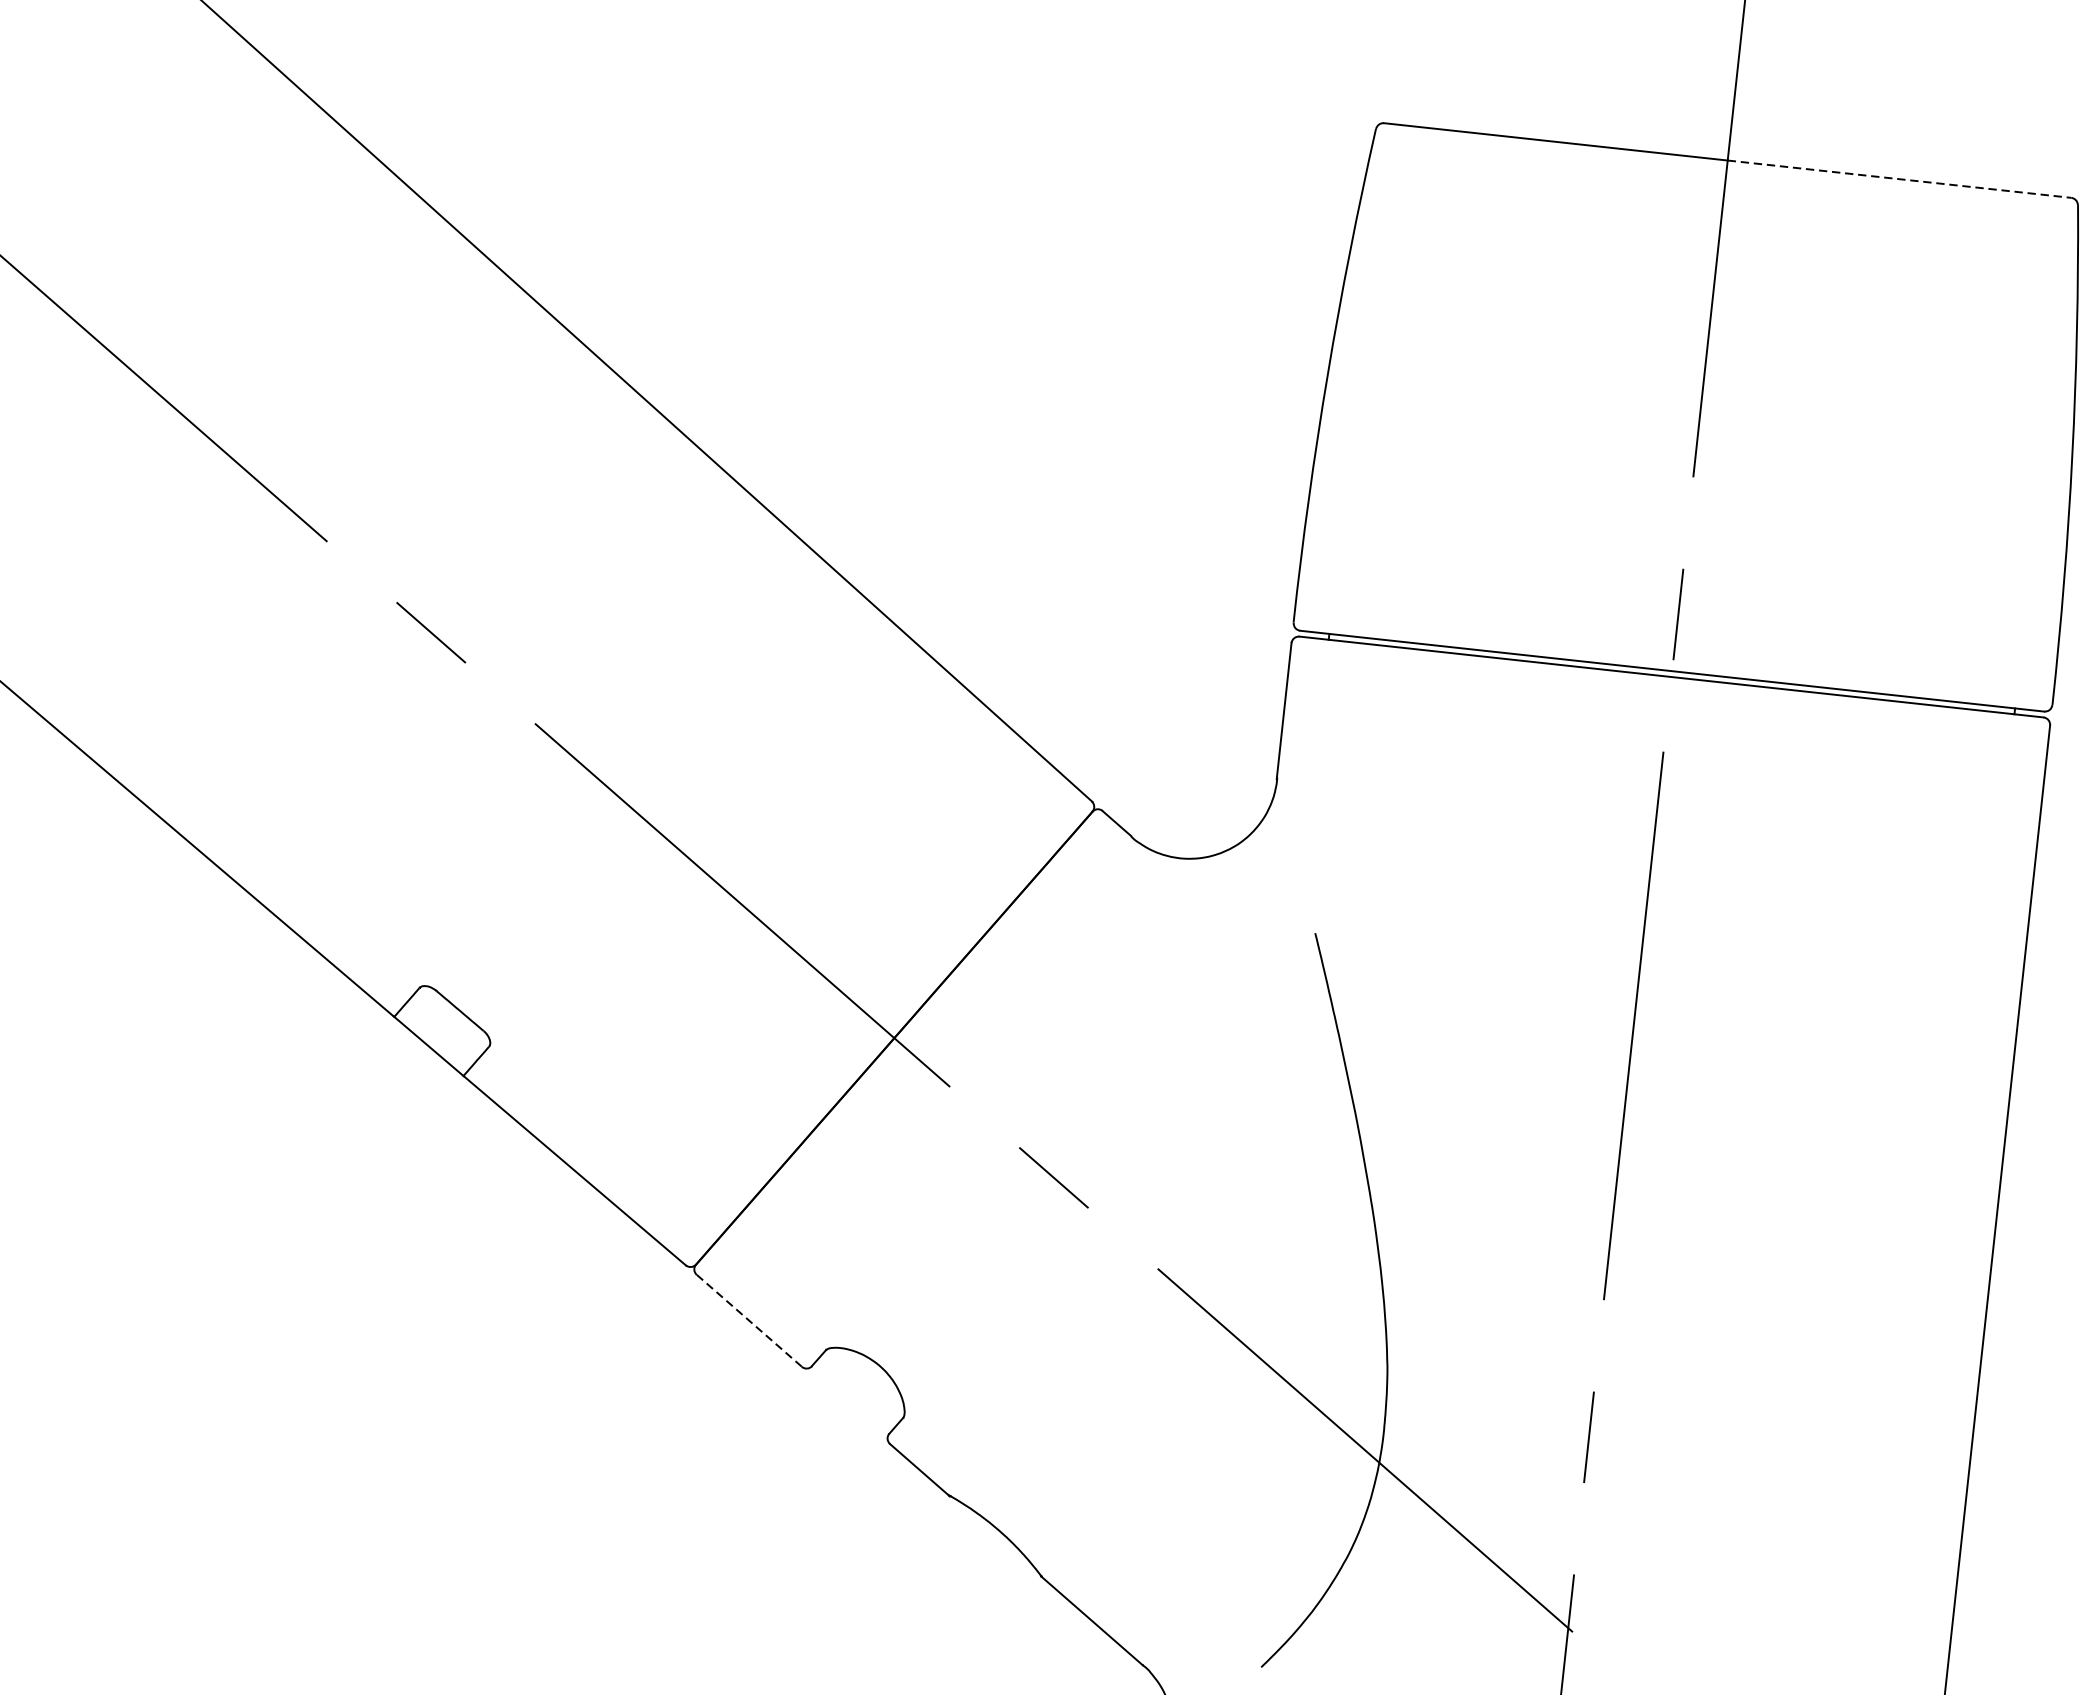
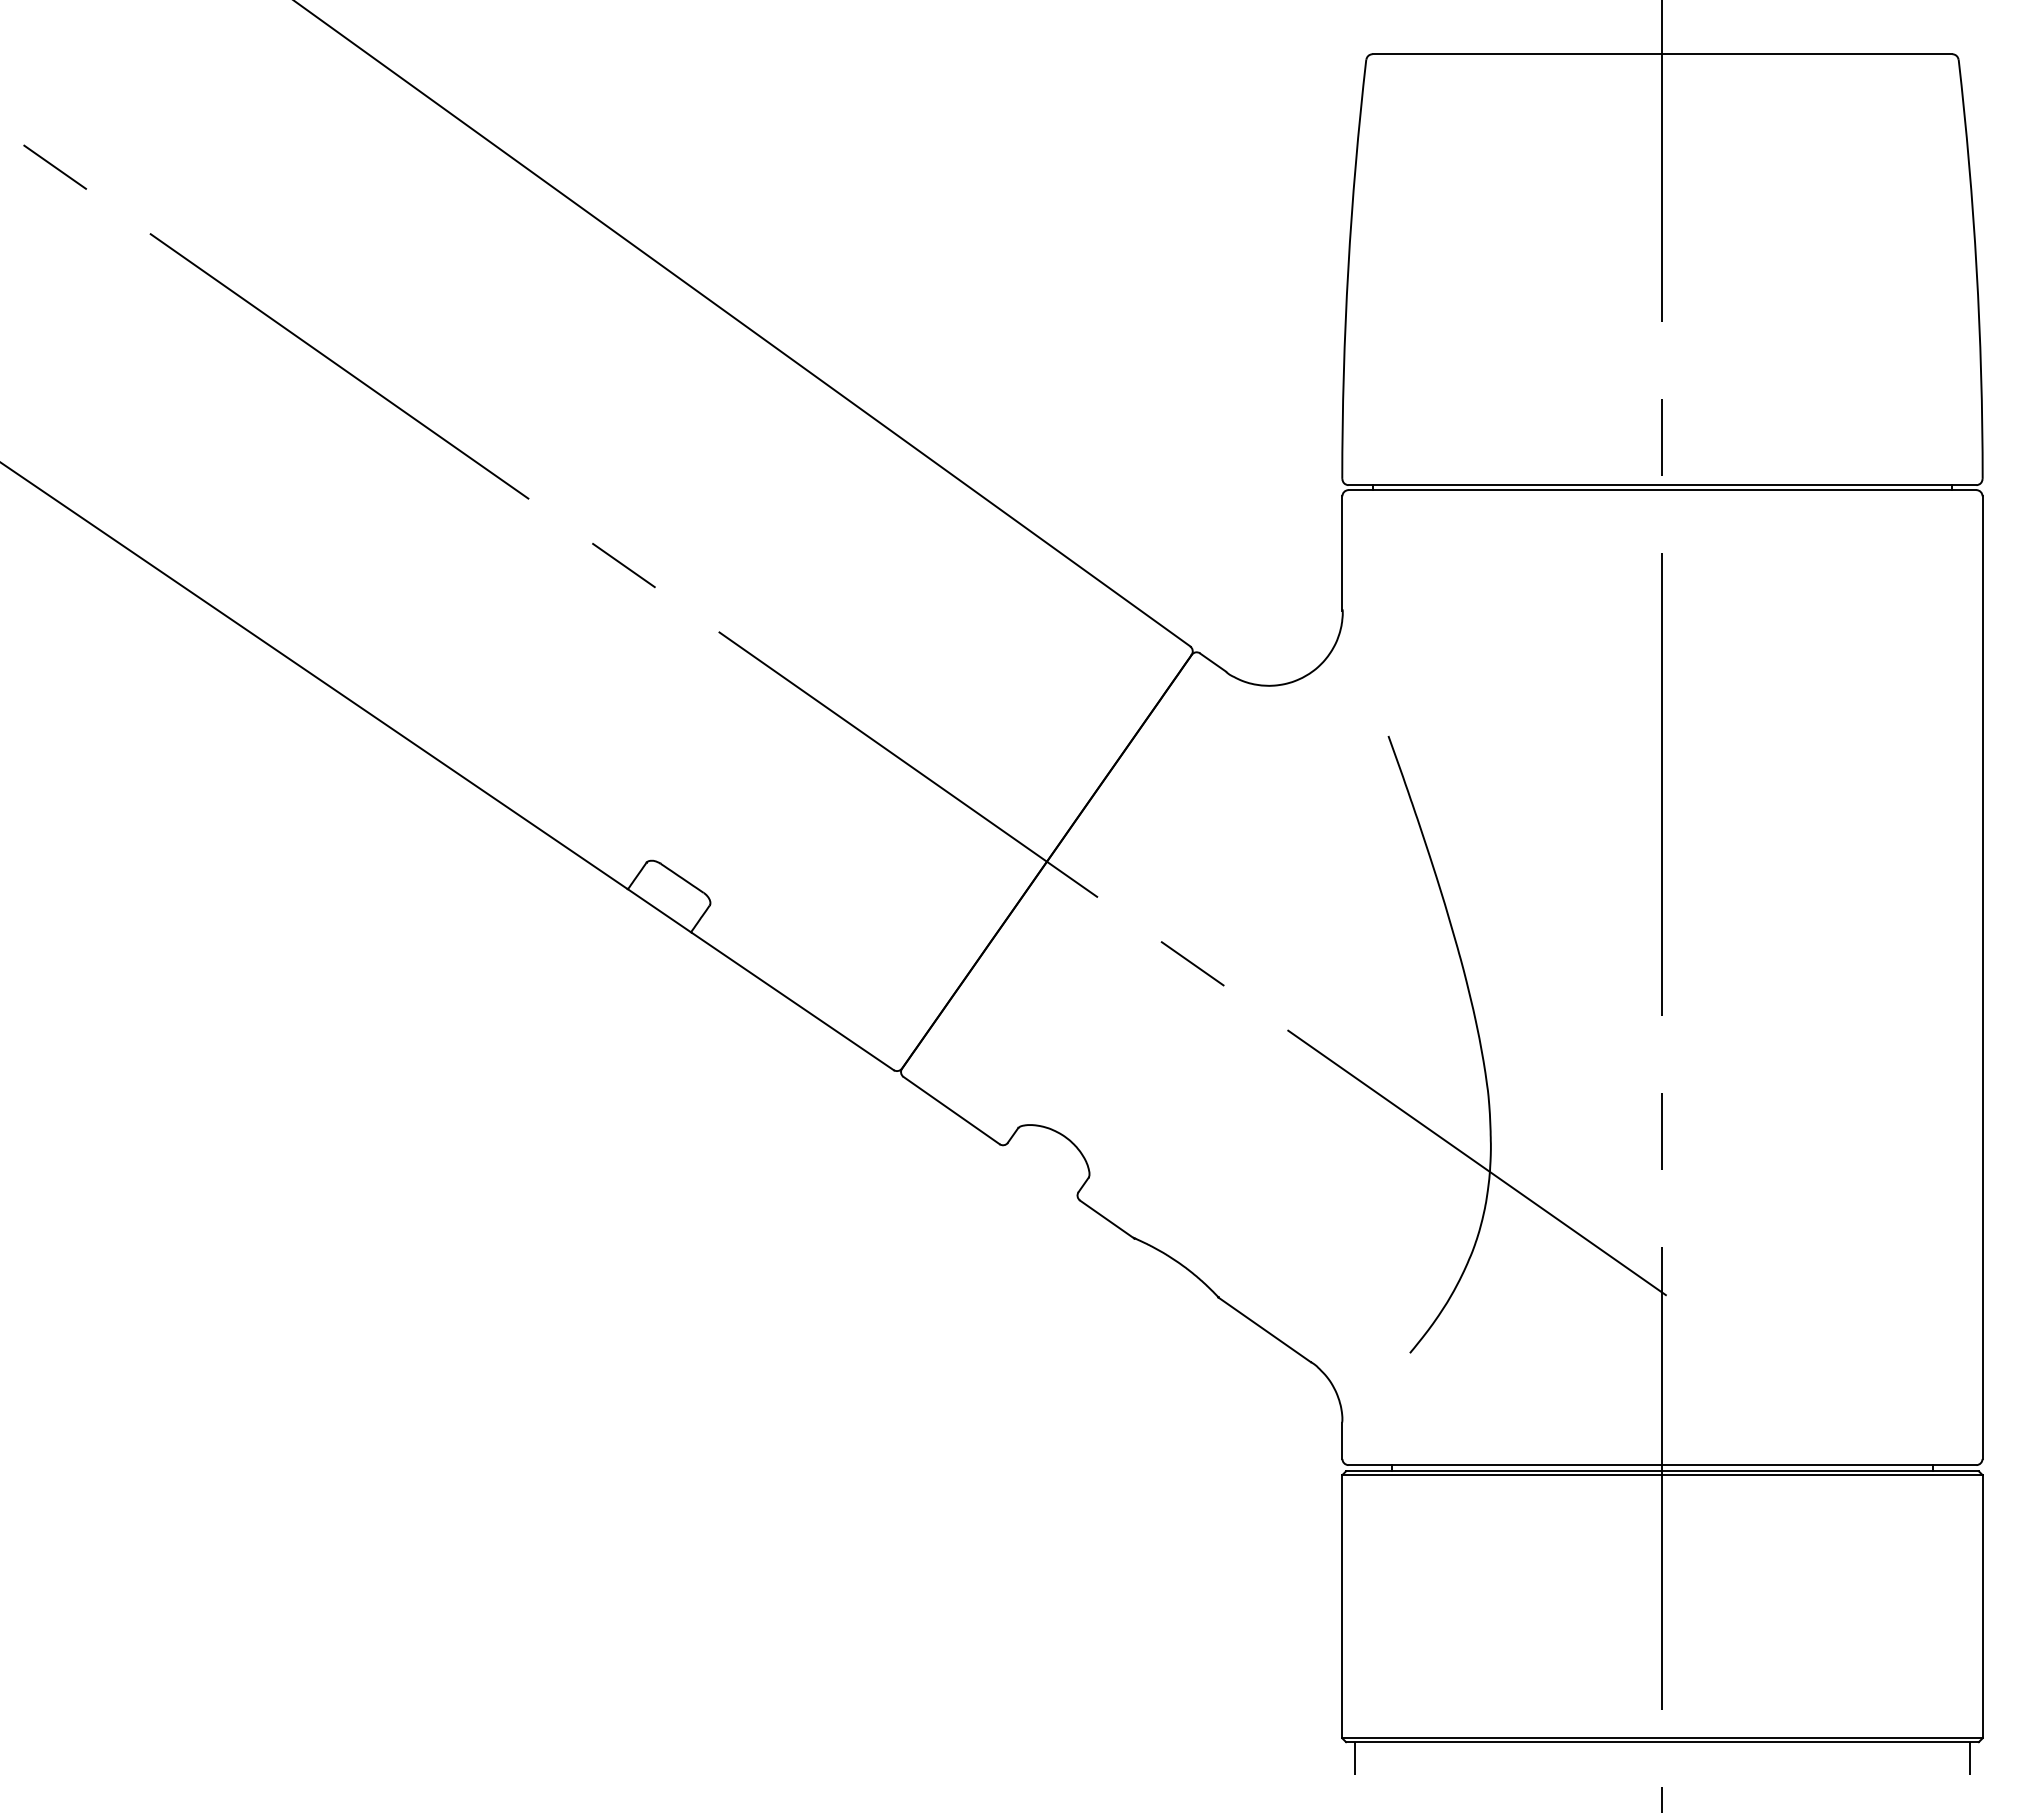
line: (1899, 179) -> (1807, 54), dashed -> solid
line: (749, 1320) -> (951, 1110), dashed -> solid

